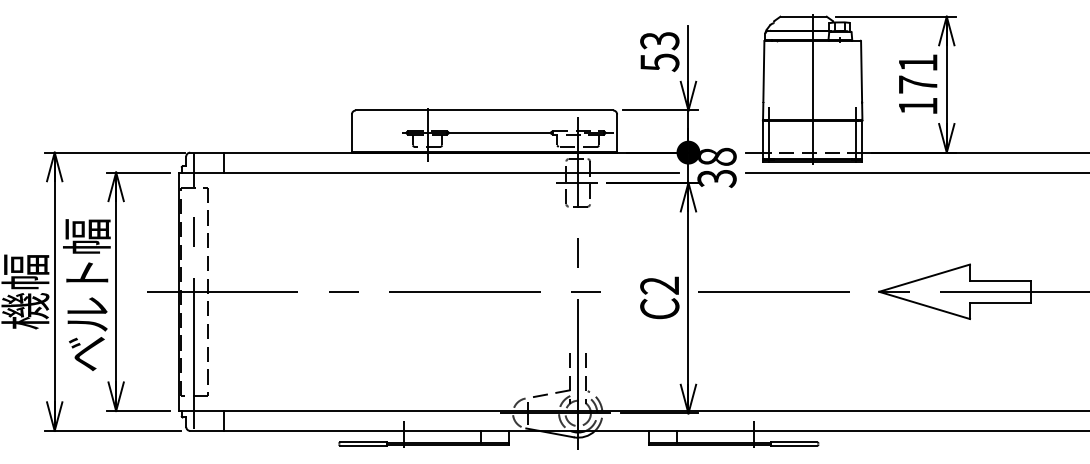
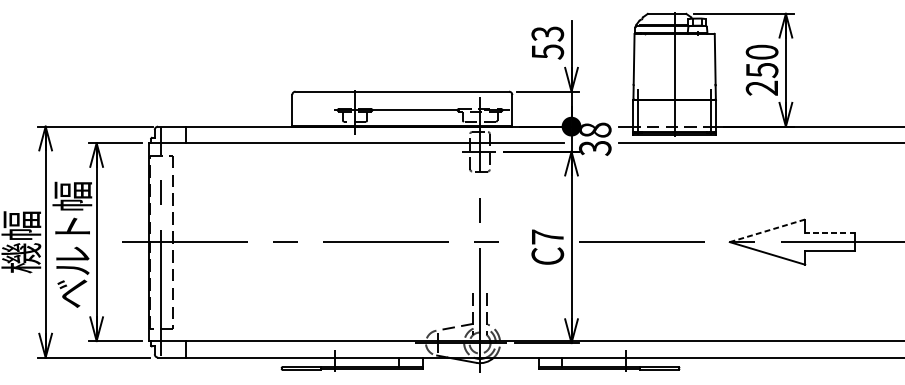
text: (917, 84) -> (761, 70), 171 -> 250
line: (924, 278) -> (767, 231), solid -> dashed
line: (999, 280) -> (829, 232), solid -> dashed
text: (659, 285) -> (547, 236), C2 -> C7

